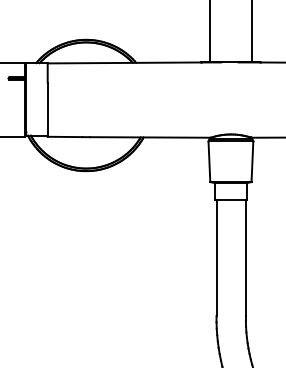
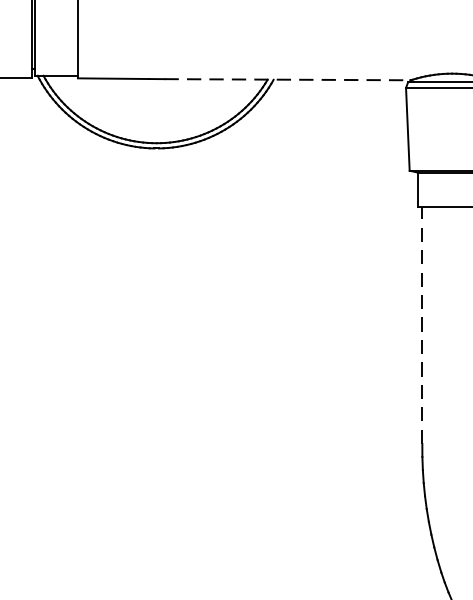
line: (150, 137) -> (287, 79), solid -> dashed
line: (216, 257) -> (422, 324), solid -> dashed

